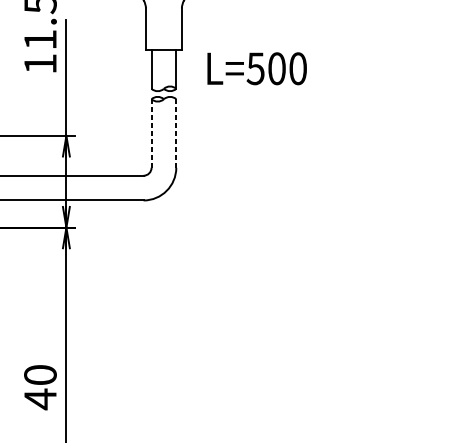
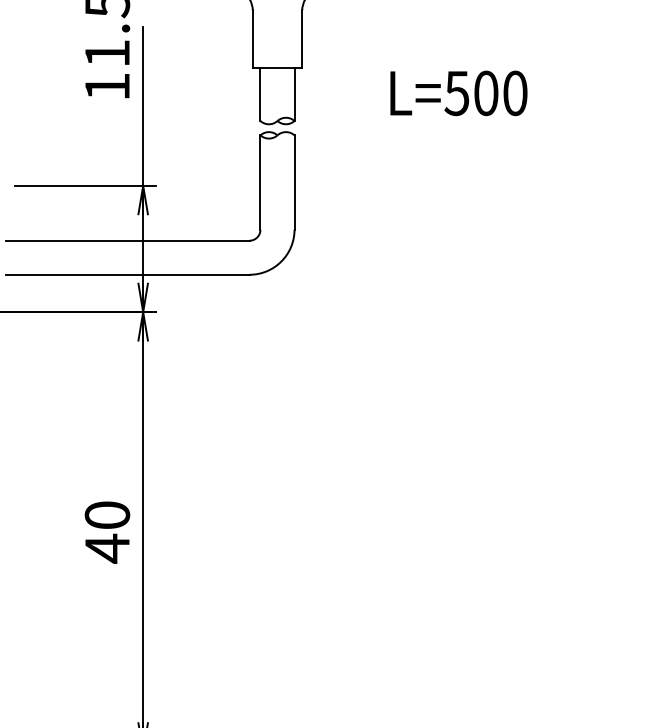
text: (256, 68) -> (458, 93), moved
line: (151, 133) -> (260, 182), dashed -> solid
line: (176, 133) -> (294, 182), dashed -> solid

